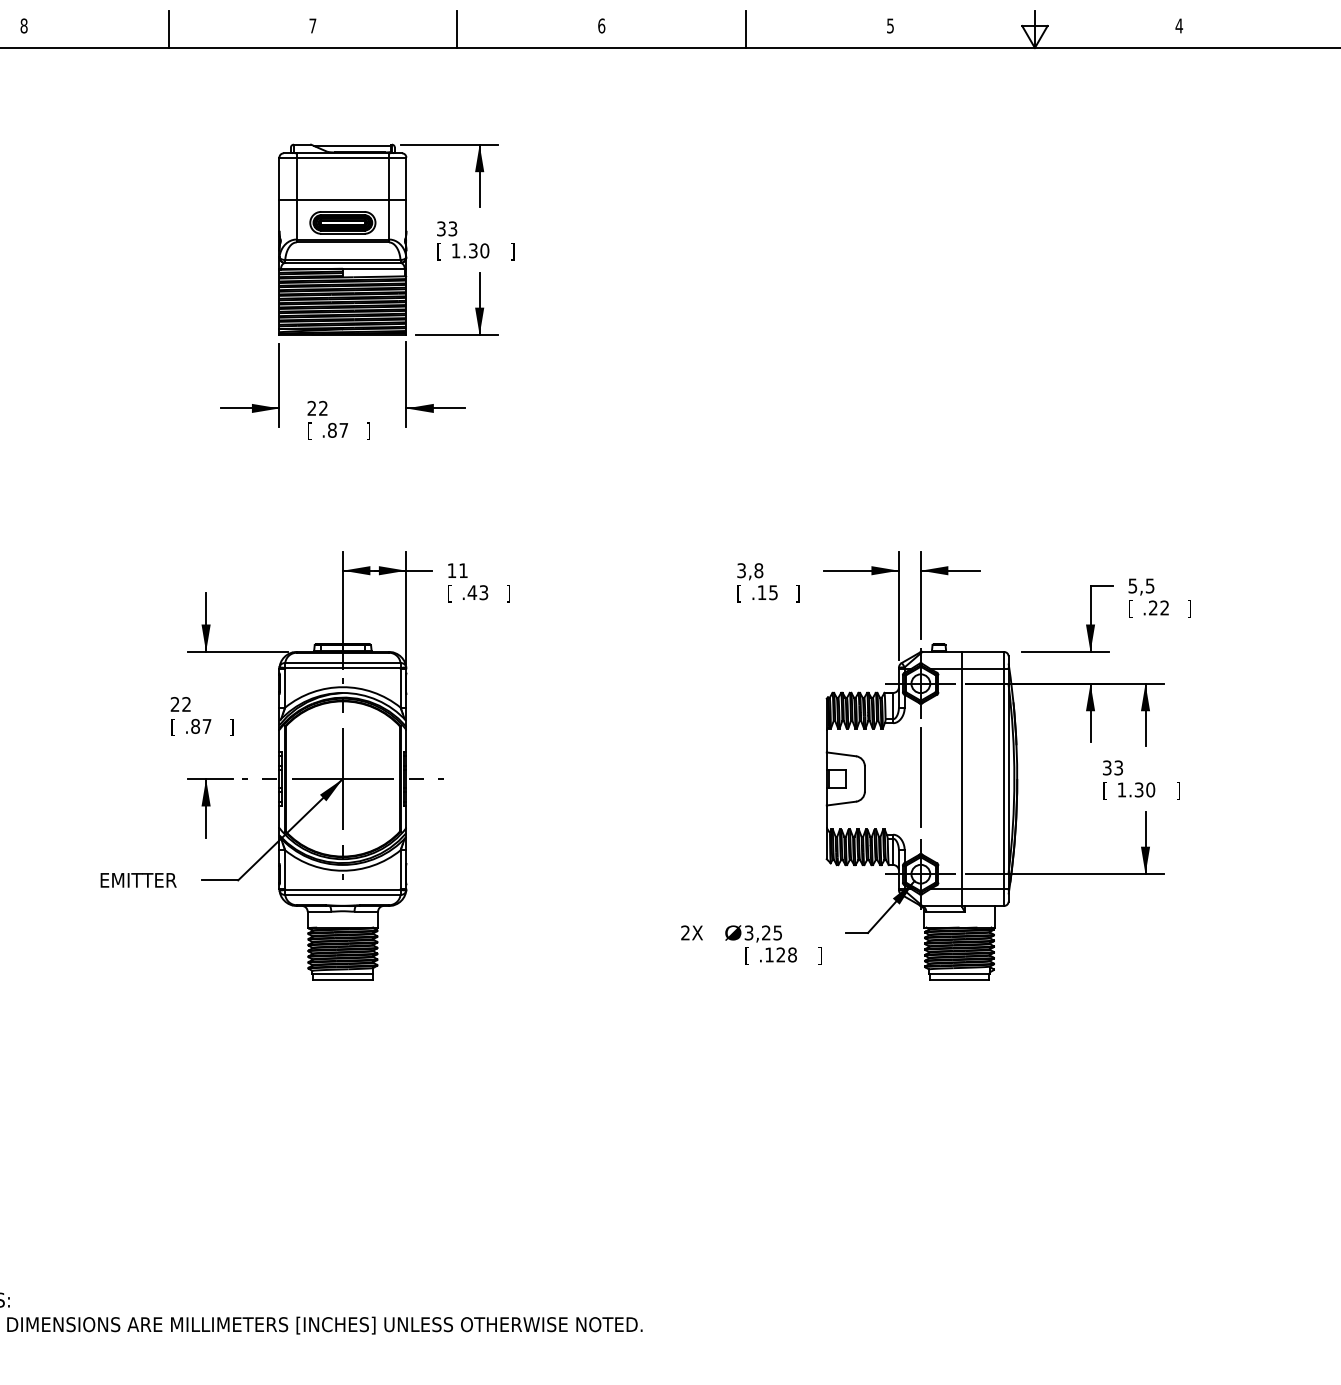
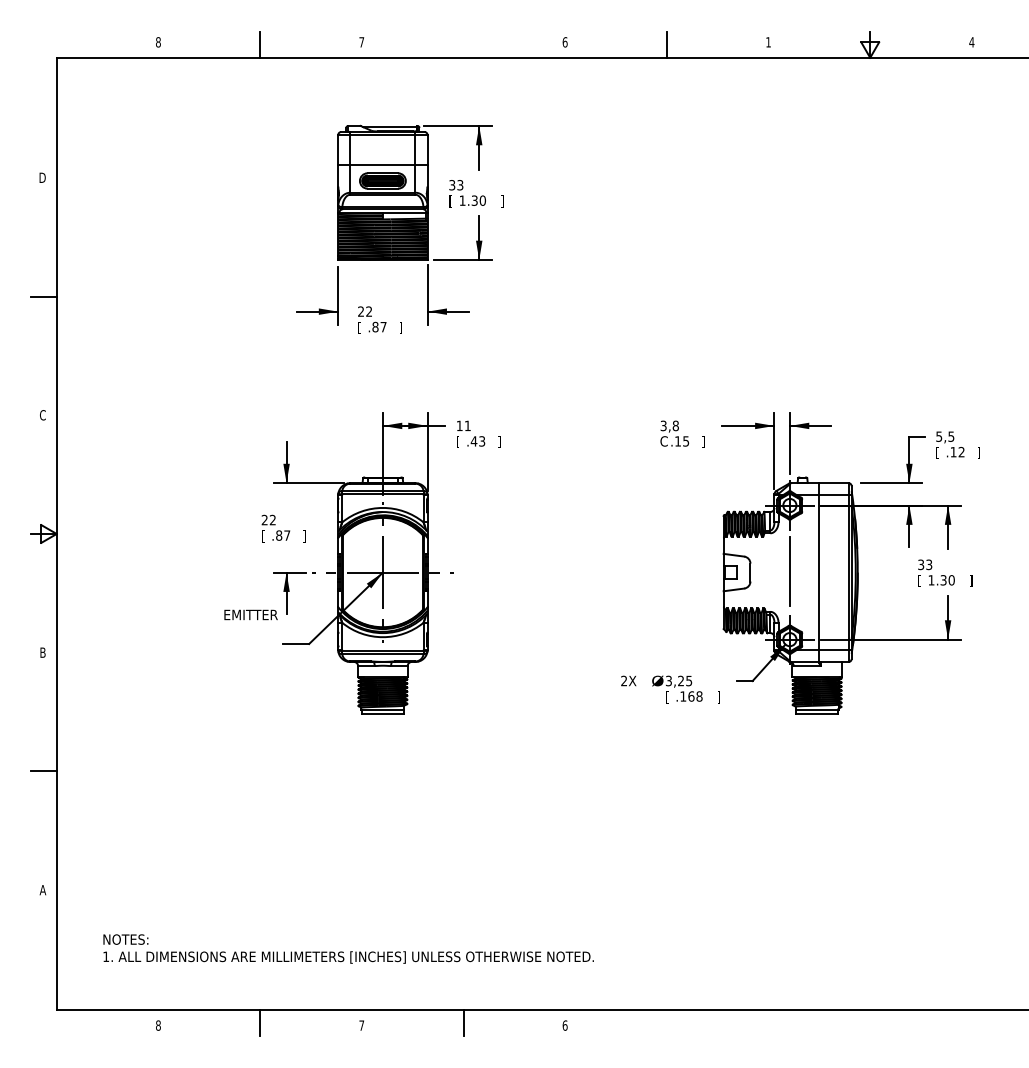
text: (890, 26) -> (768, 42), 5 -> 1
line: (457, 29) -> (463, 44), removed
text: (741, 592) -> (663, 441), [ -> C
text: (1153, 608) -> (953, 452), .22 -> .12
text: (137, 879) -> (250, 614), moved
text: (781, 954) -> (691, 696), .128 -> .168

